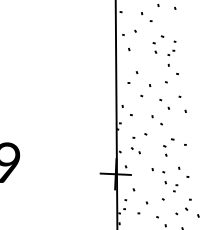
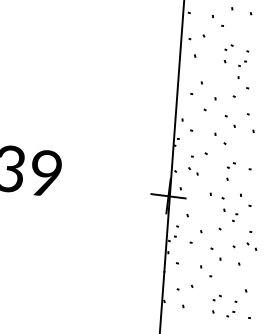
part: (157, 39) -> (228, 47), size x0.62
part: (168, 142) -> (231, 165), size x0.62
part: (192, 212) -> (251, 246), size x0.62

